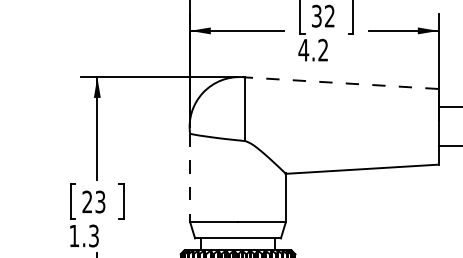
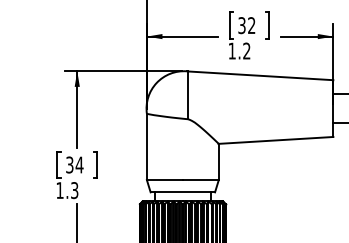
text: (304, 49) -> (232, 50), 4.2 -> 1.2
line: (341, 82) -> (260, 75), dashed -> solid
line: (189, 178) -> (146, 147), dashed -> solid
text: (93, 201) -> (74, 164), 23 -> 34

